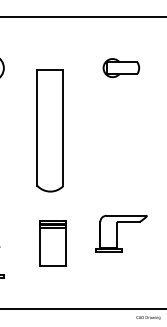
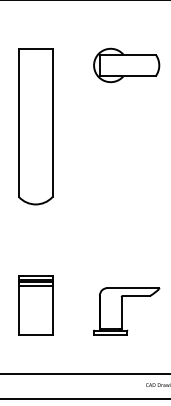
part: (121, 67) -> (126, 64), size x1.43
part: (49, 130) -> (34, 126), moved
part: (121, 233) -> (126, 310), moved
part: (52, 243) -> (34, 305), moved

